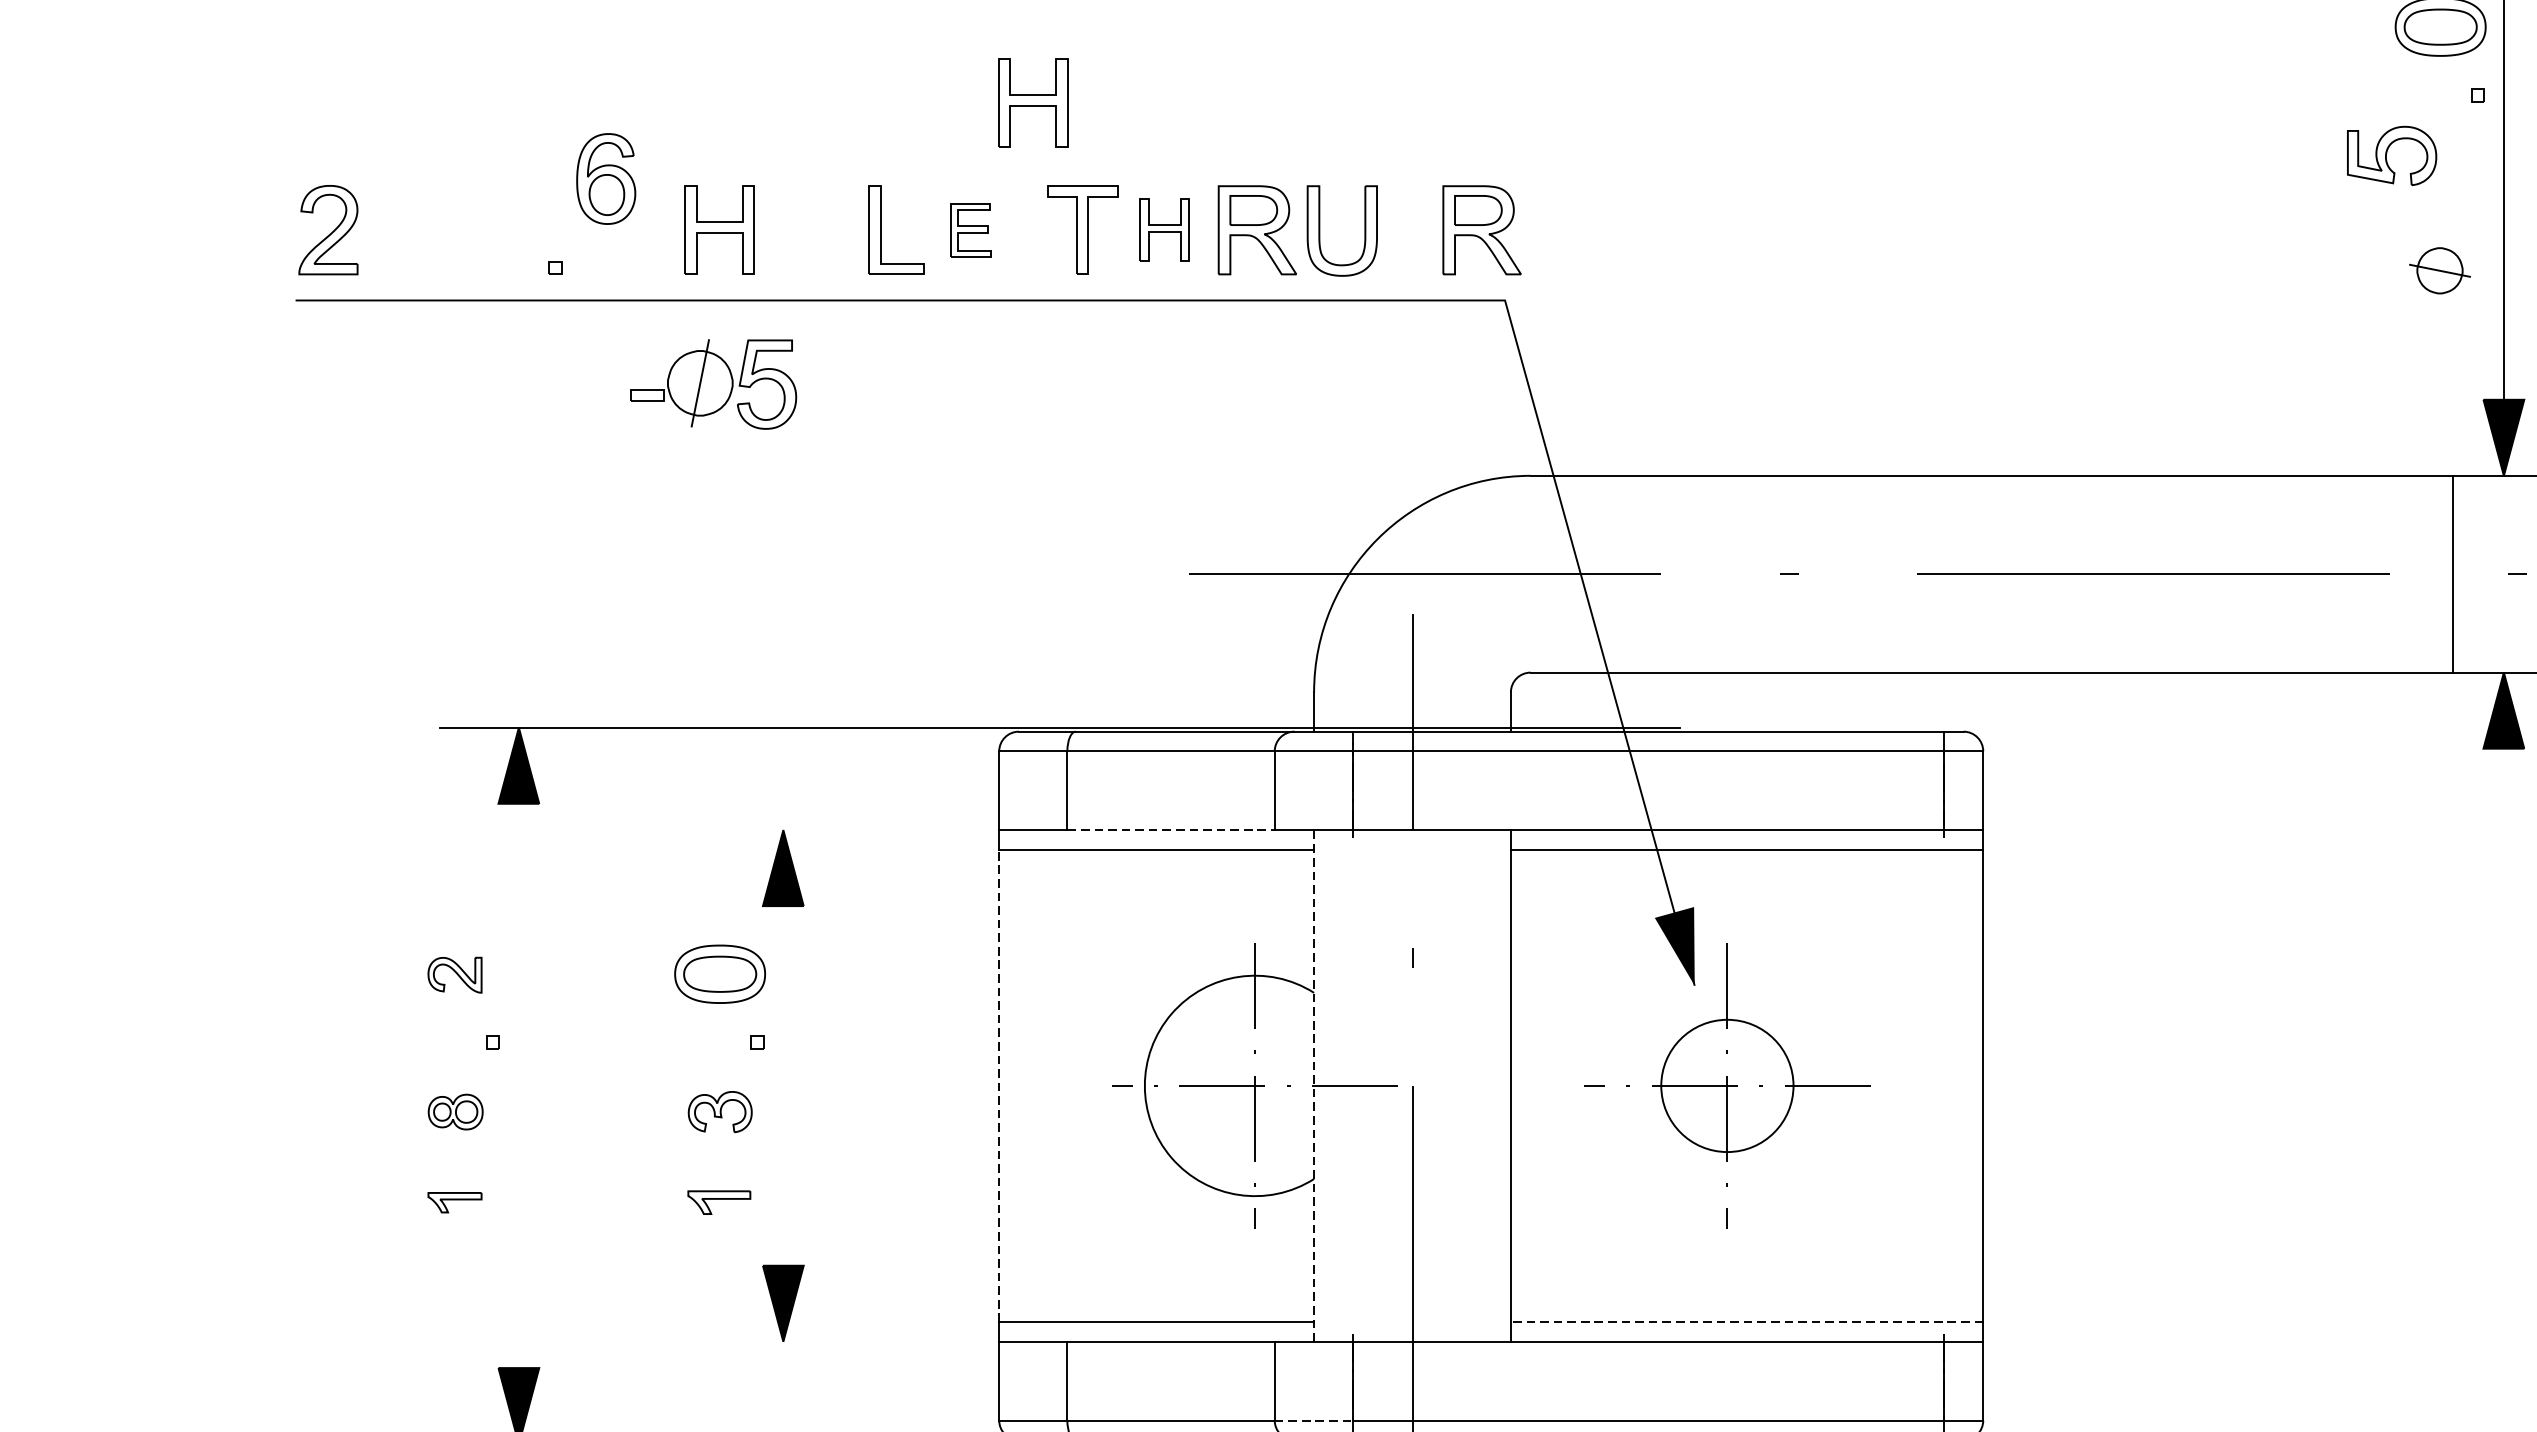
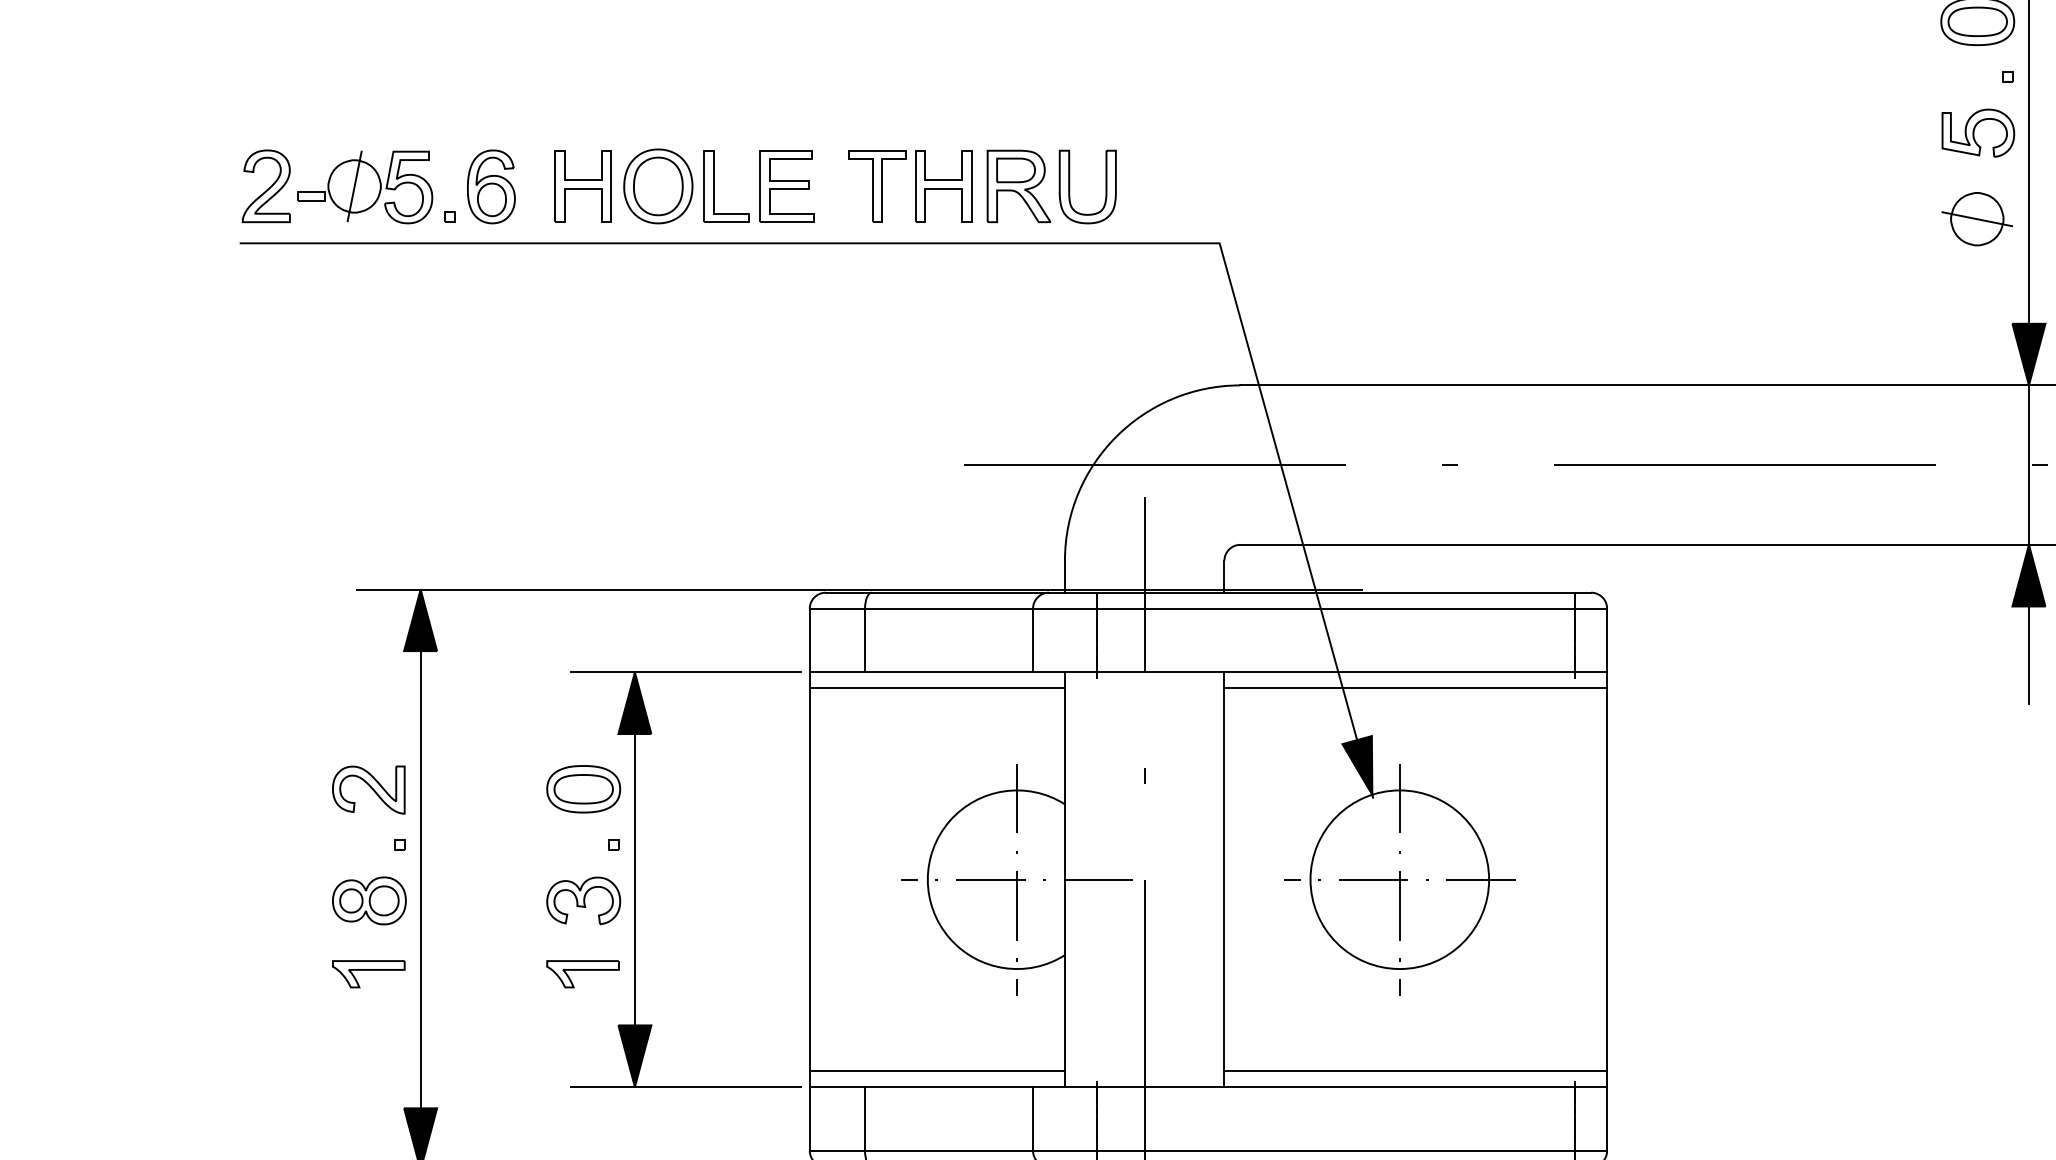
part: (1032, 103) -> (836, 83), removed
part: (2392, 155) -> (1978, 132), moved
part: (606, 178) -> (491, 186), moved
part: (812, 230) -> (658, 186), added
part: (970, 230) -> (786, 186), size x1.67
part: (1164, 230) -> (943, 186), size x1.43
part: (1481, 230) -> (1200, 186), removed
part: (2439, 271) -> (1976, 219), size x1.43
part: (713, 384) -> (365, 187), moved
line: (2452, 573) -> (2028, 464), moved
line: (2503, 809) -> (2028, 655), added
line: (847, 830) -> (686, 672), added
line: (1171, 830) -> (949, 672), dashed -> solid
part: (454, 974) -> (368, 789), size x1.67
line: (518, 1085) -> (420, 879), added
line: (782, 1085) -> (634, 879), added
line: (998, 1085) -> (809, 879), dashed -> solid
line: (1313, 1085) -> (1064, 879), dashed -> solid
circle: (1727, 1085) -> (1399, 879), size x1.67
part: (455, 1111) -> (369, 900), size x1.67
part: (719, 1111) -> (583, 900), size x1.43
part: (454, 1202) -> (368, 974), size x1.67
part: (718, 1202) -> (582, 974), size x1.43
line: (1746, 1322) -> (1415, 1071), dashed -> solid
line: (847, 1342) -> (686, 1087), added
line: (1313, 1420) -> (1064, 1150), dashed -> solid

